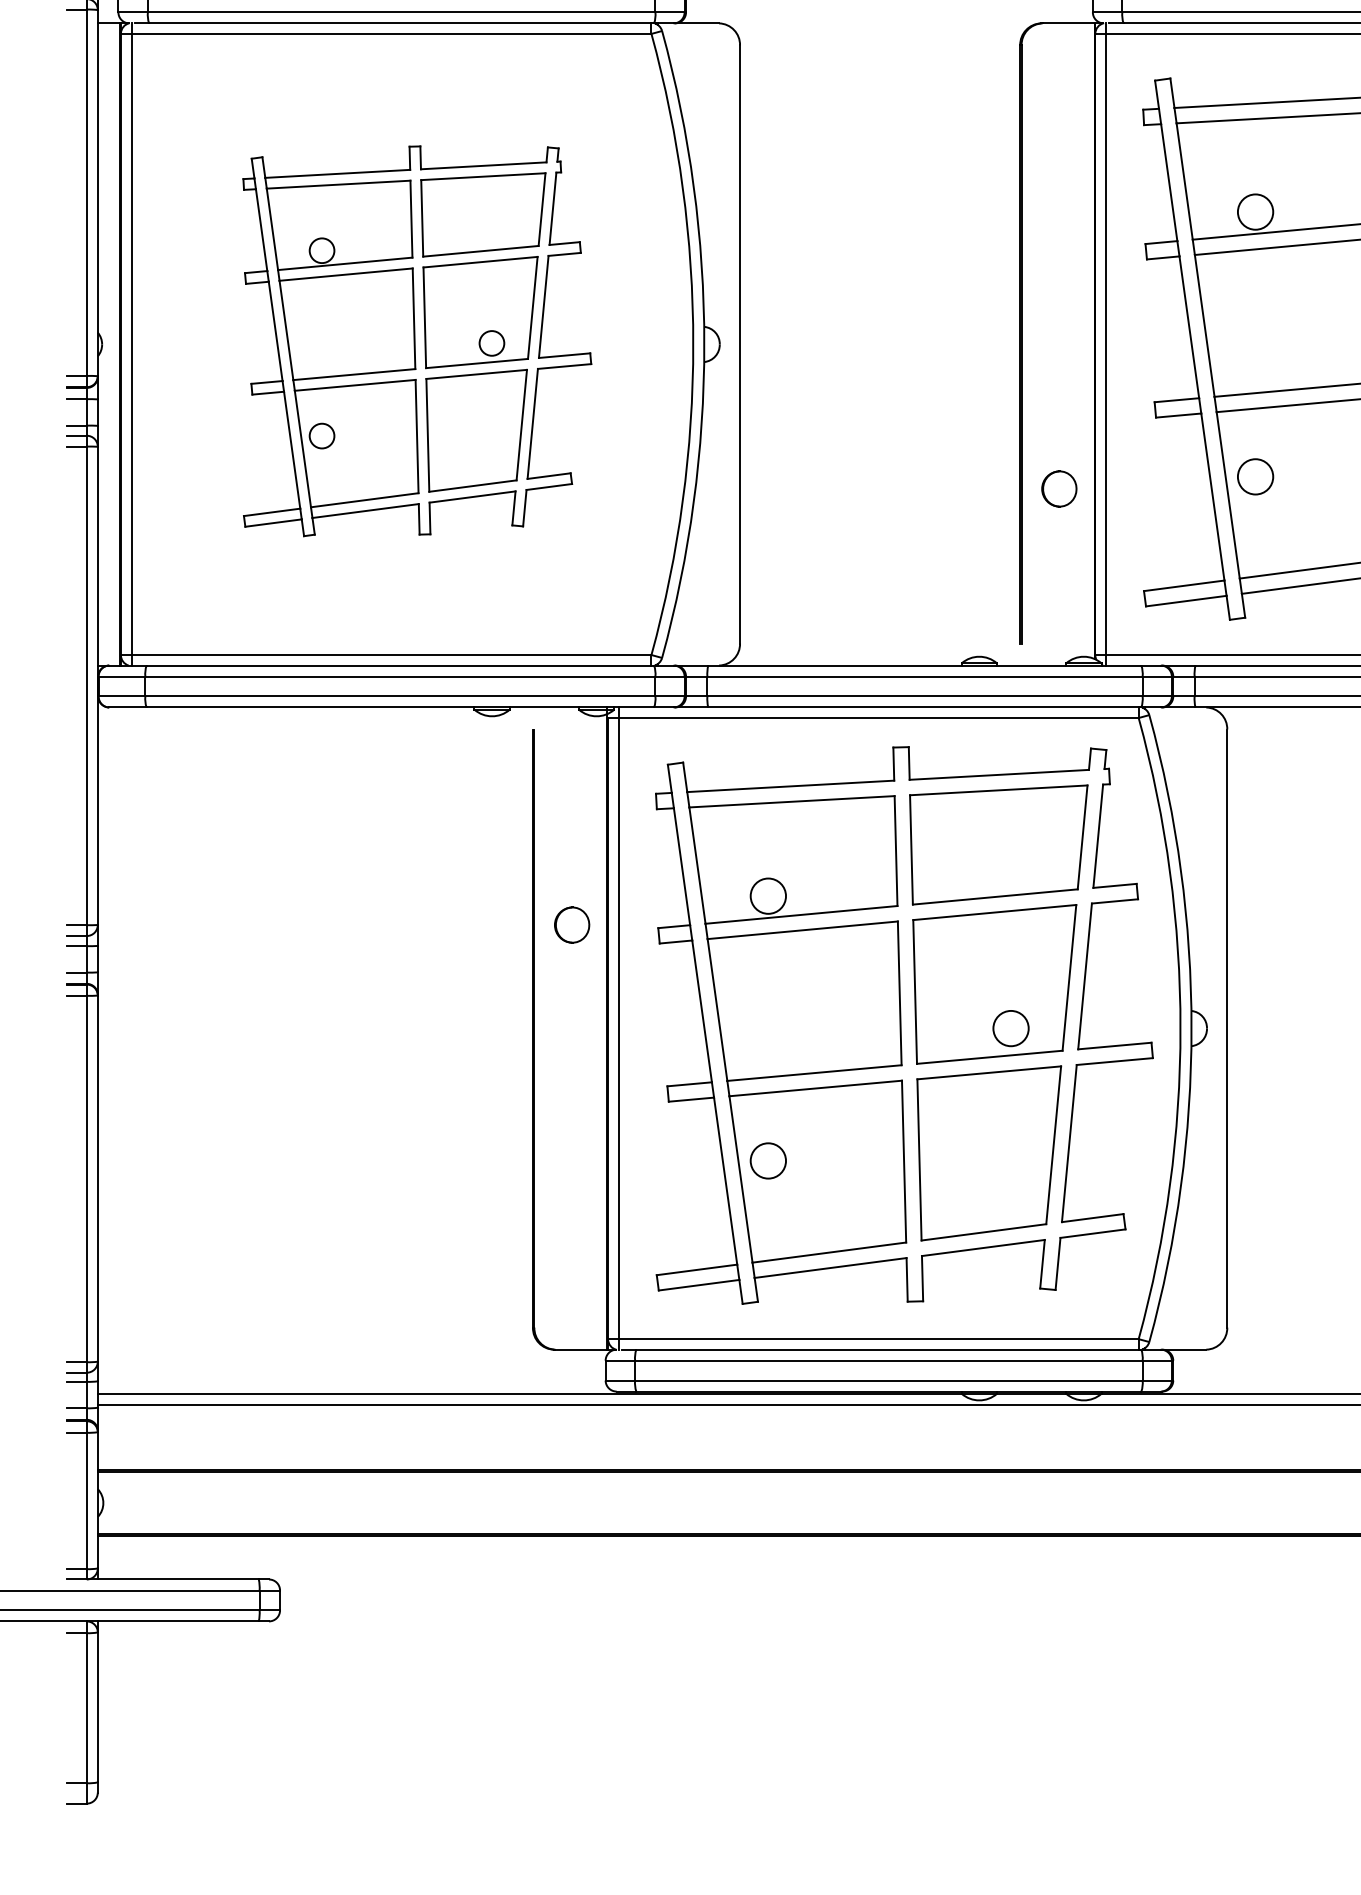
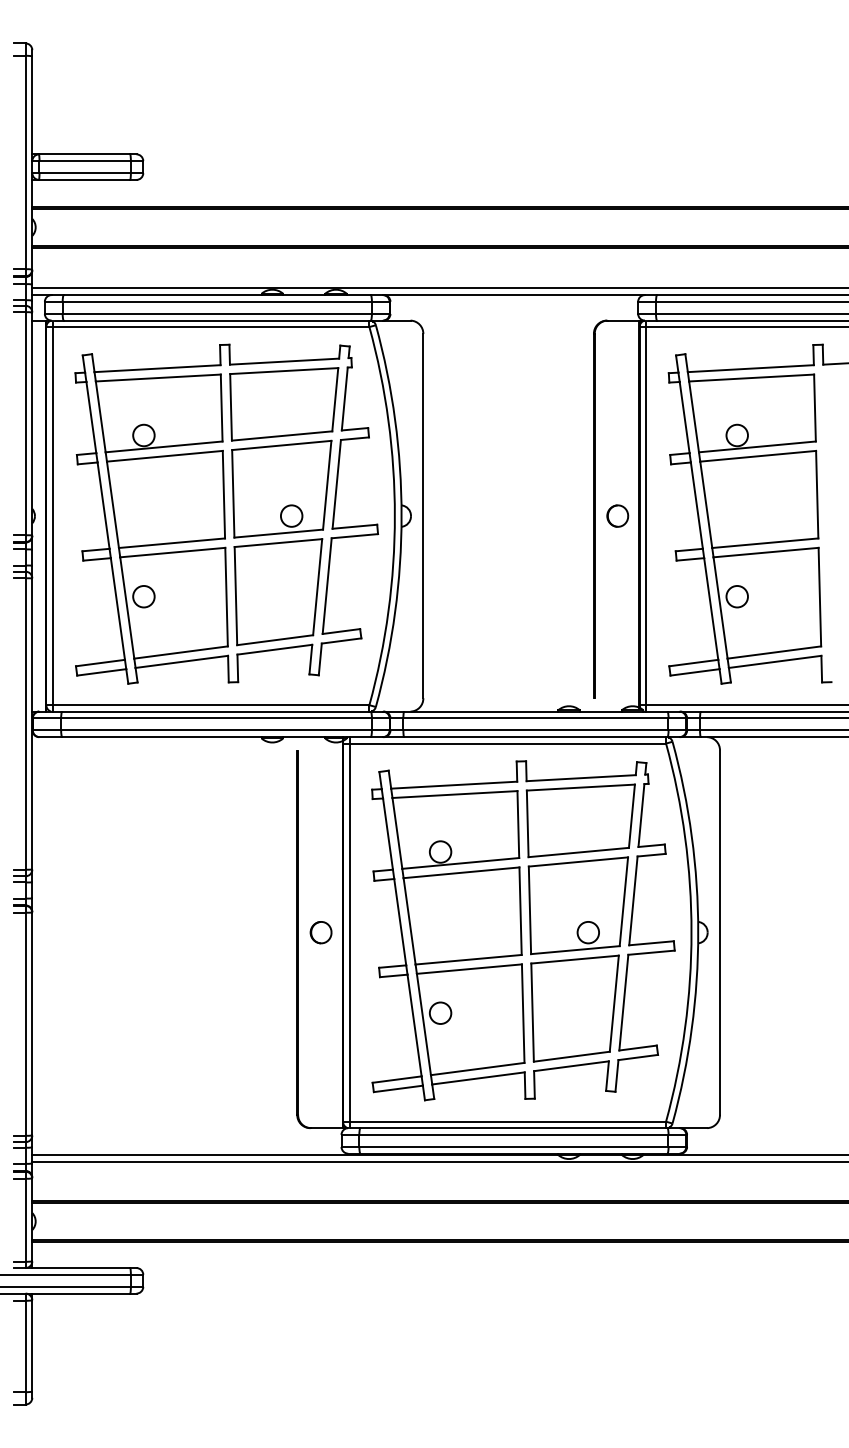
part: (416, 340) -> (226, 513), size x1.43
part: (1058, 487) -> (617, 515), moved
part: (571, 924) -> (320, 932), moved

